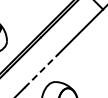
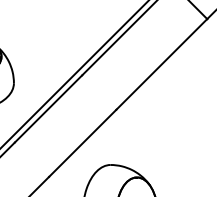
line: (41, 71) -> (83, 143), dashed -> solid

